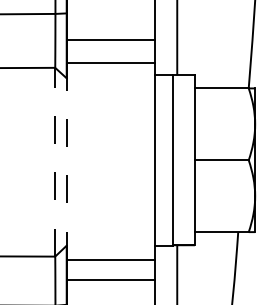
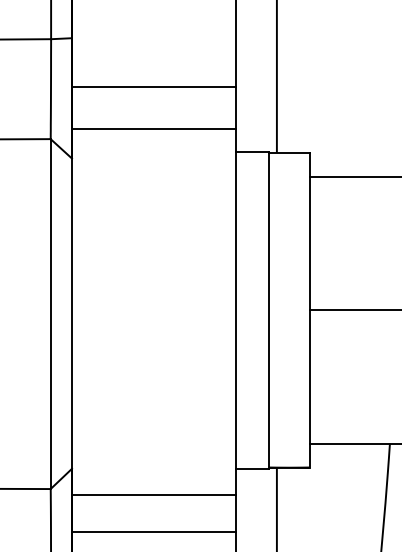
line: (55, 161) -> (51, 312), dashed -> solid
line: (66, 161) -> (71, 312), dashed -> solid

